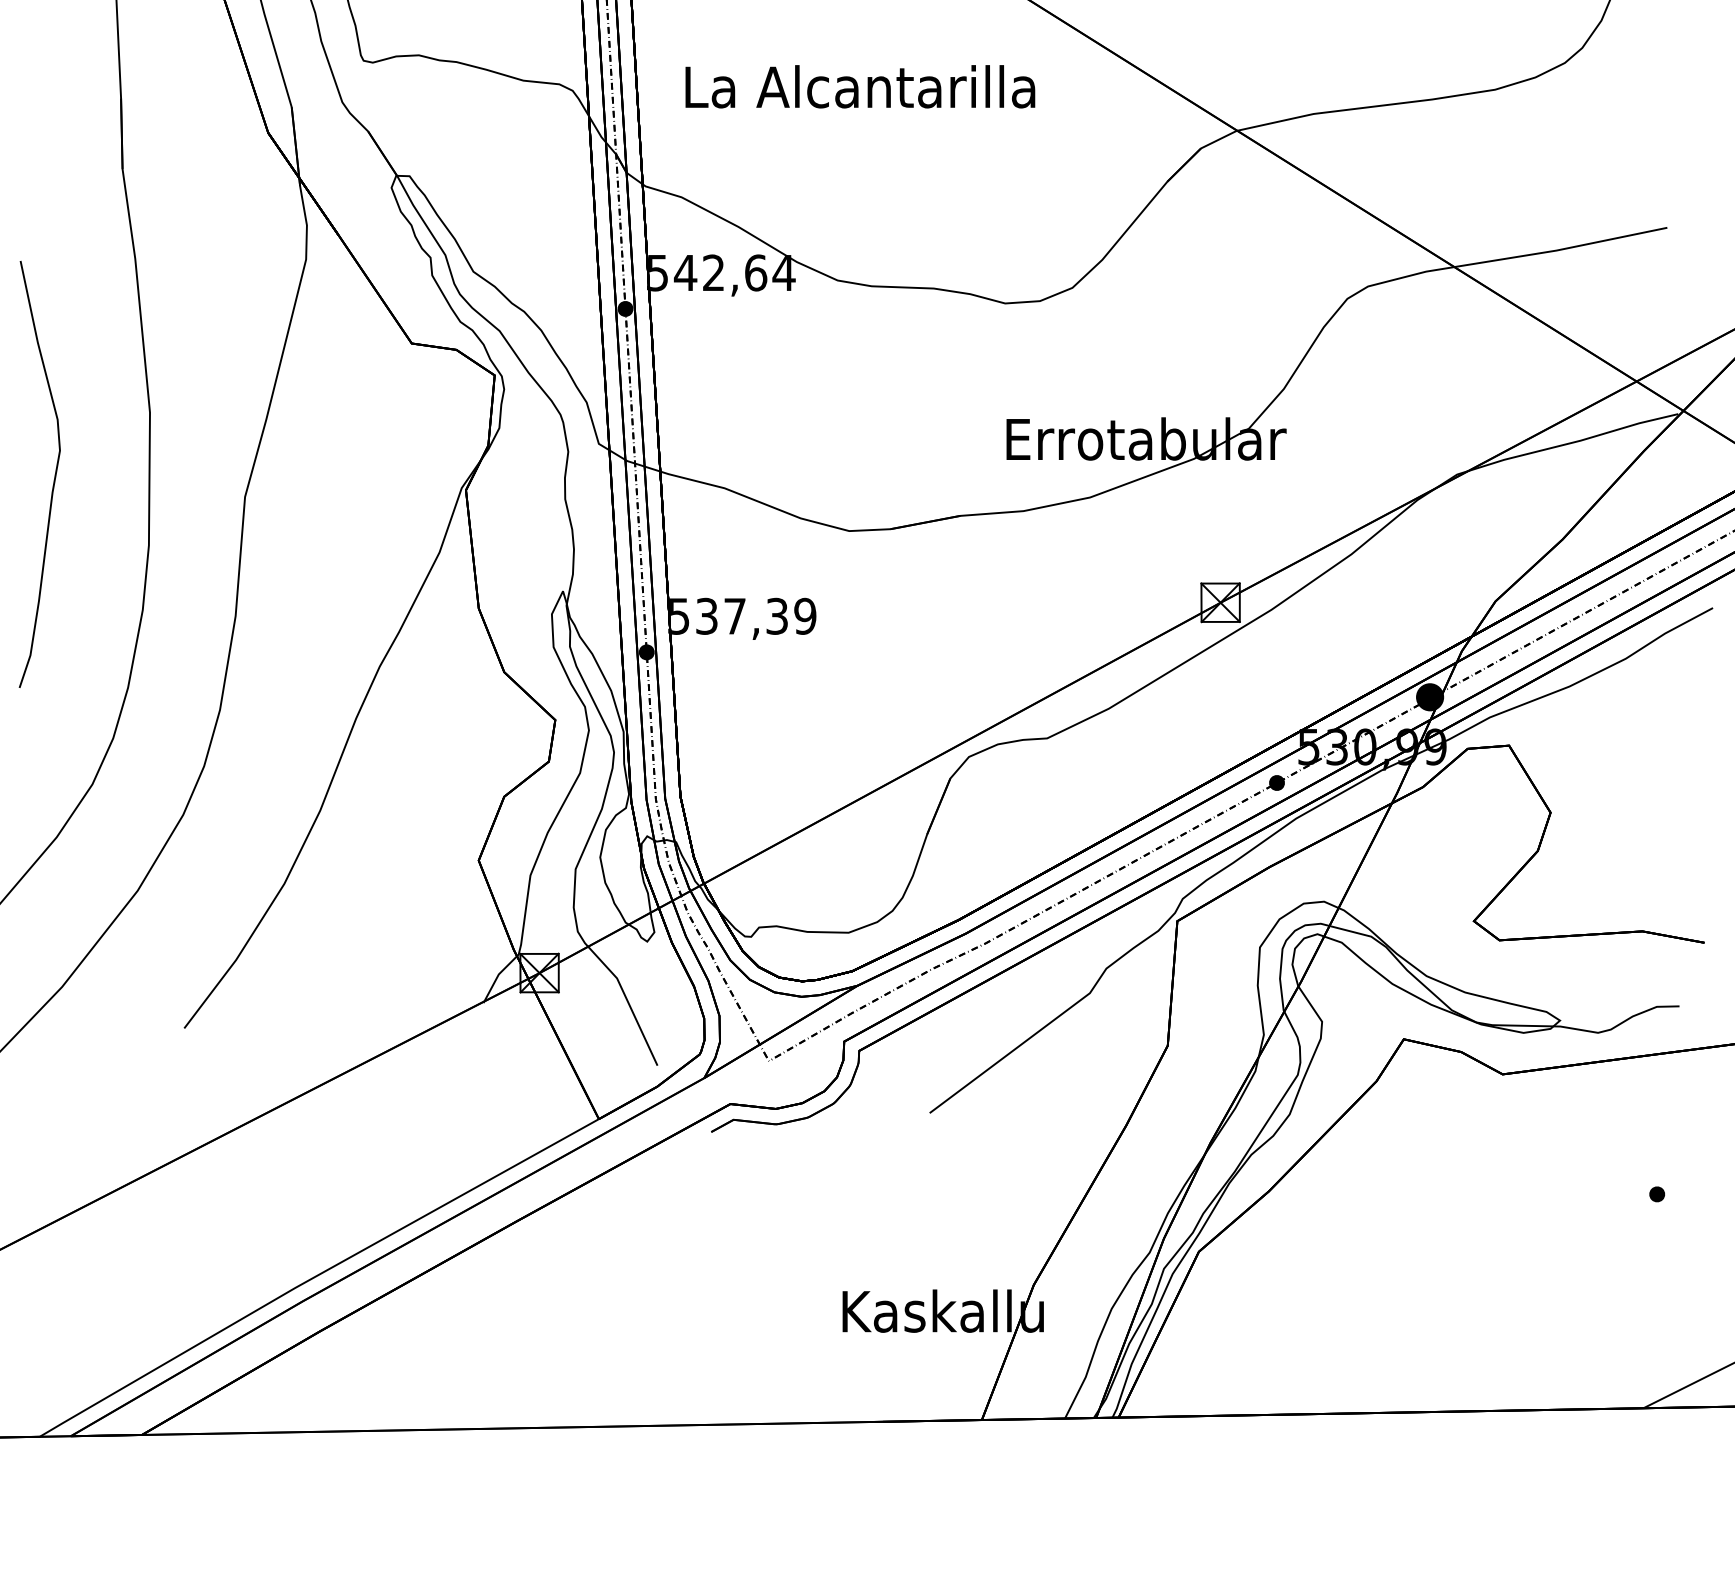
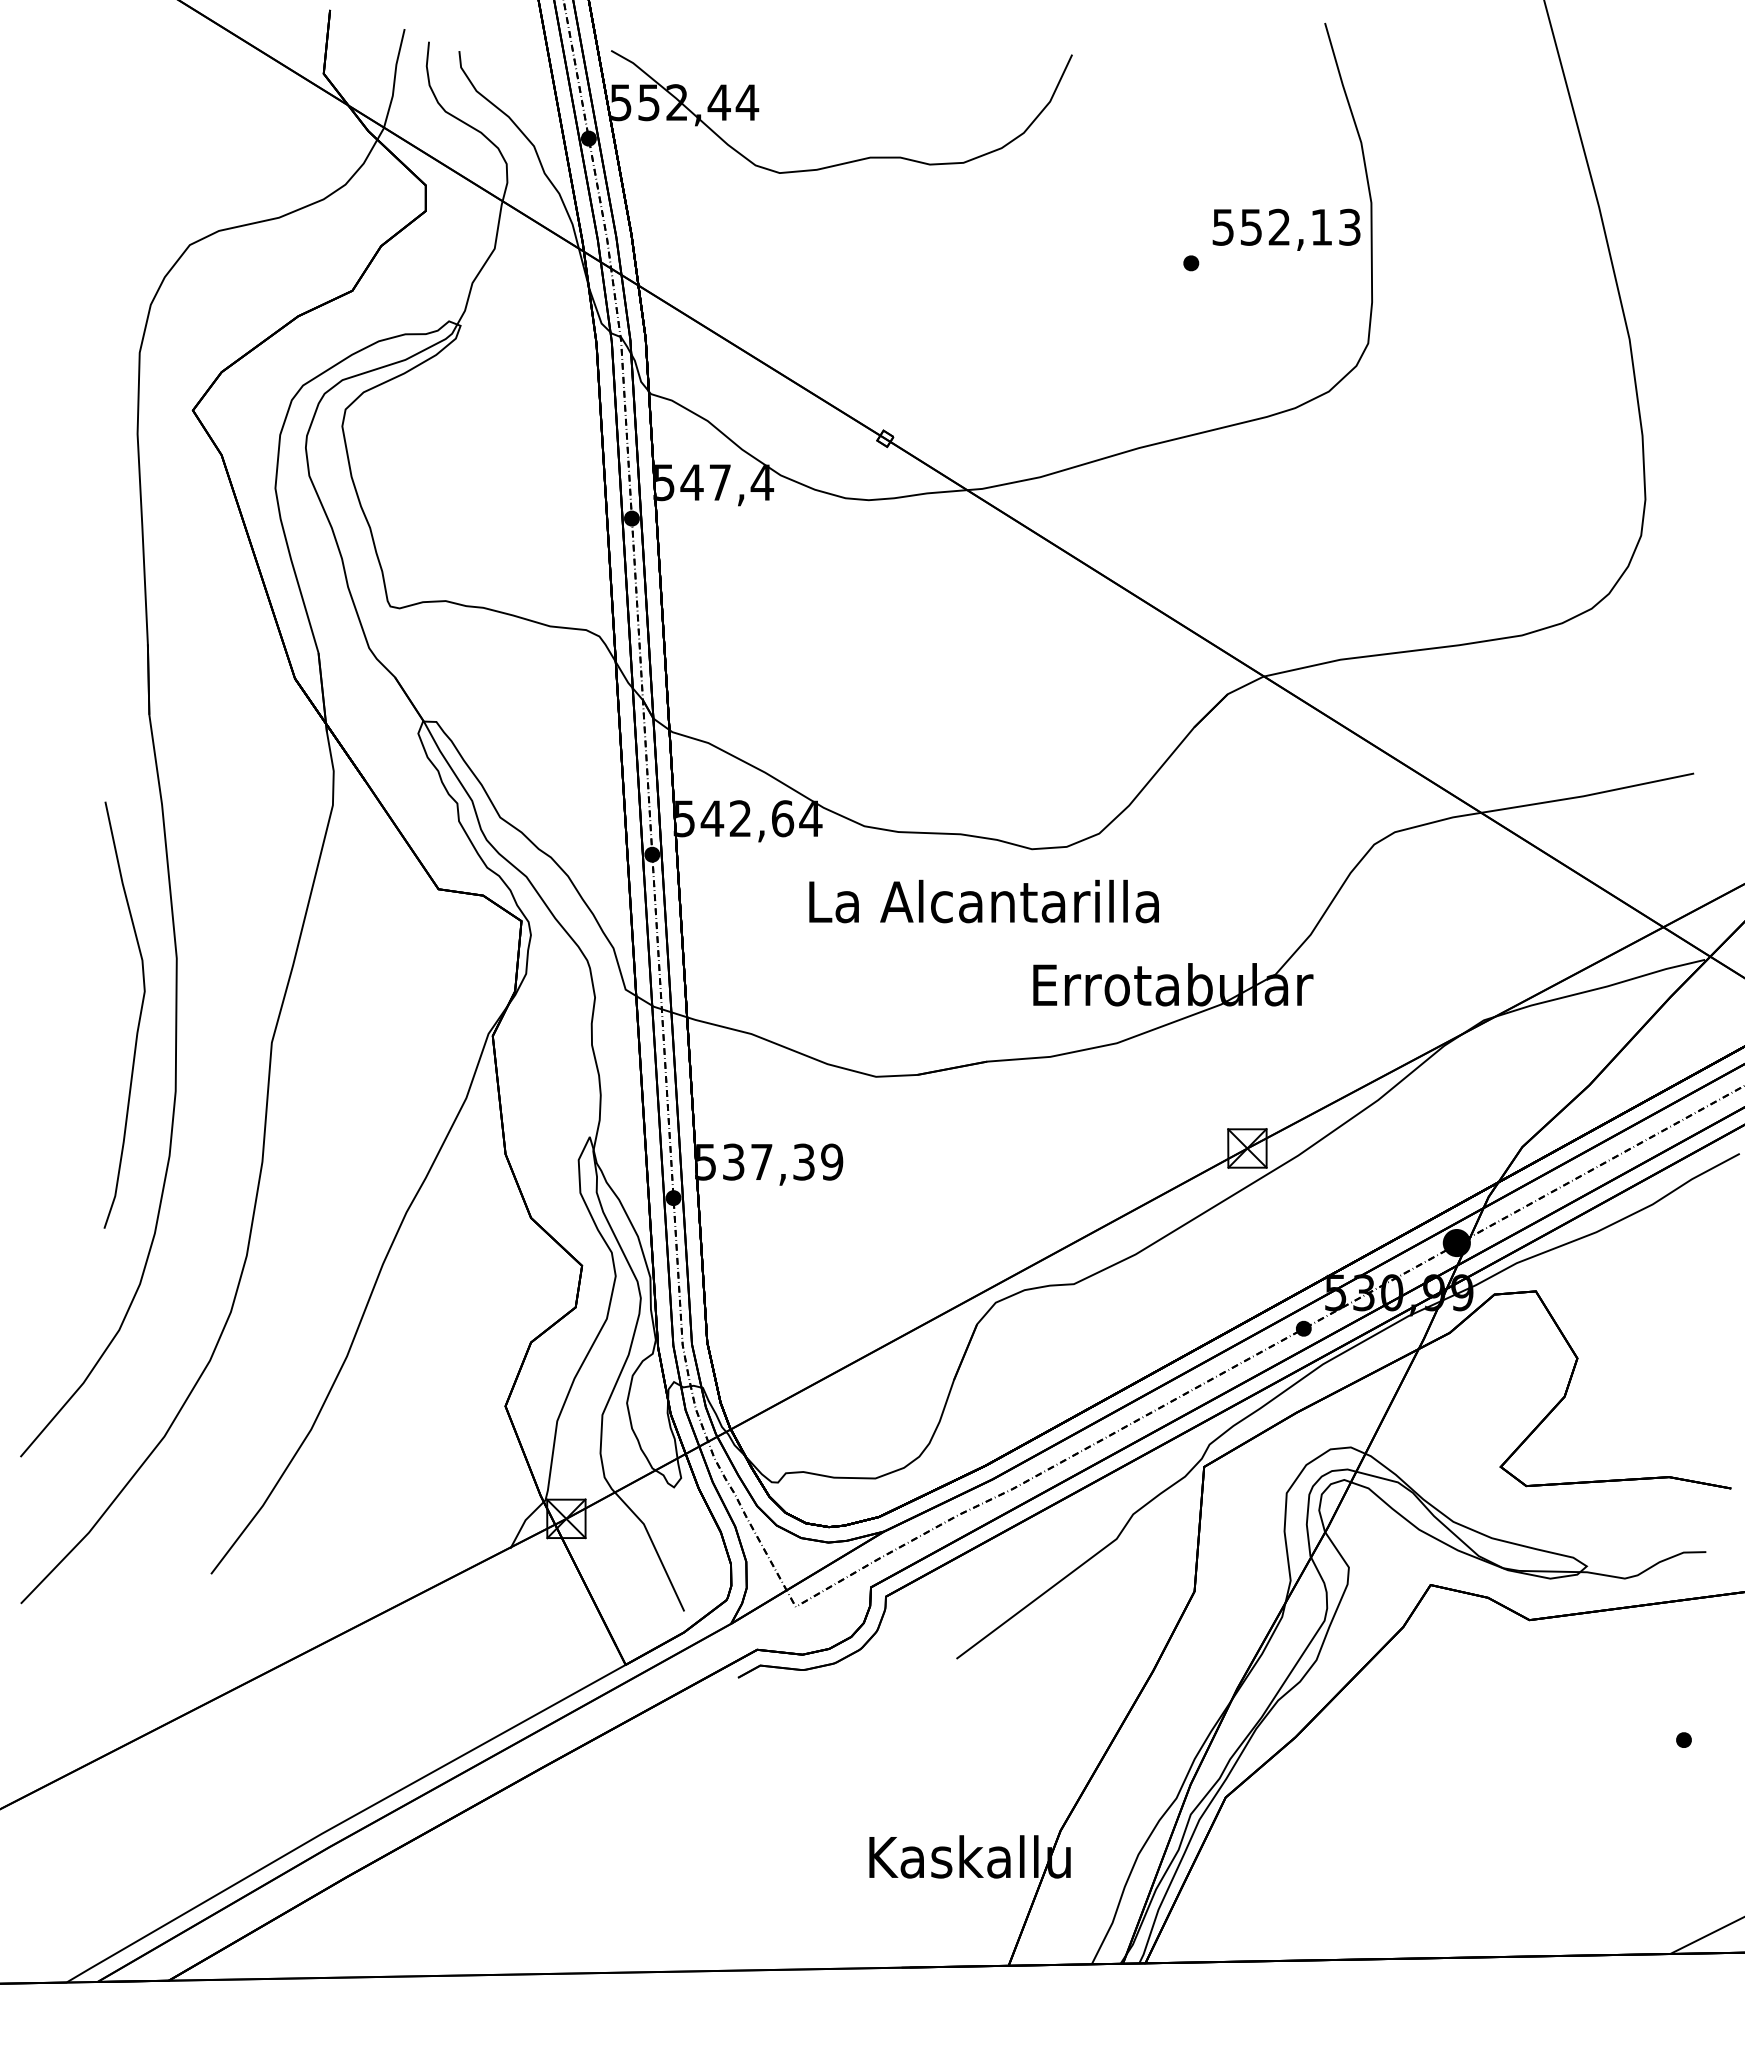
text: (859, 86) -> (983, 901), moved
curve: (53, 478) -> (138, 1019), moved

